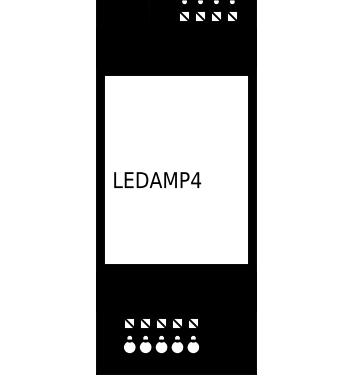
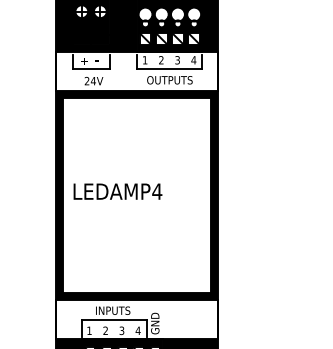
fill: (176, 48) -> (137, 71), removed
text: (157, 179) -> (117, 191), moved
fill: (176, 291) -> (137, 319), removed

